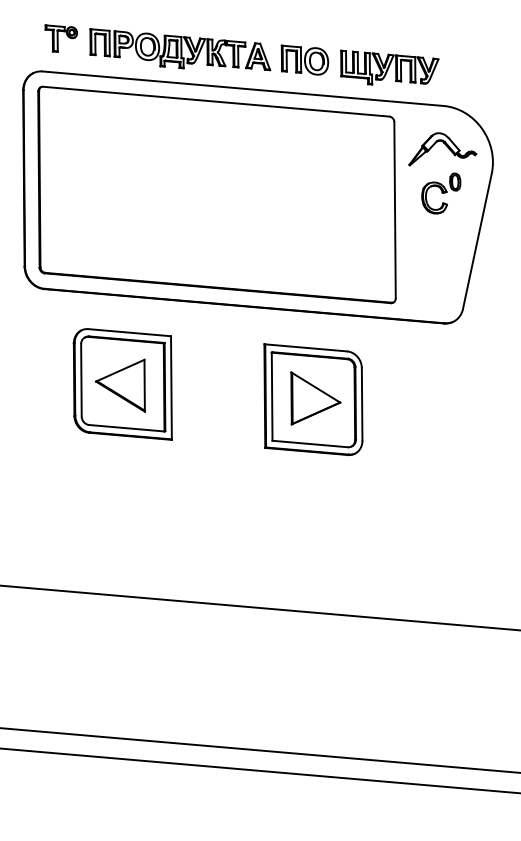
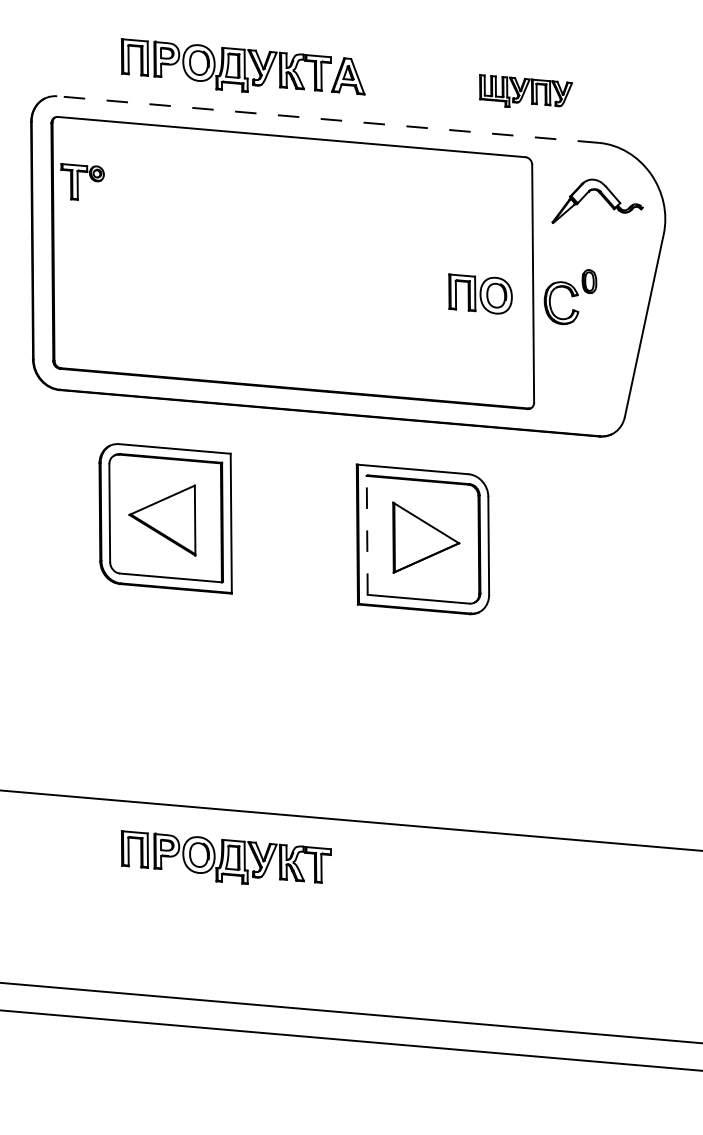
part: (61, 38) -> (82, 181), moved
part: (304, 59) -> (480, 293), moved
part: (389, 67) -> (525, 90), size x0.7
line: (243, 88) -> (328, 119), solid -> dashed
part: (441, 193) -> (570, 297), moved
line: (272, 396) -> (367, 534), solid -> dashed
part: (167, 635) -> (225, 857), added

